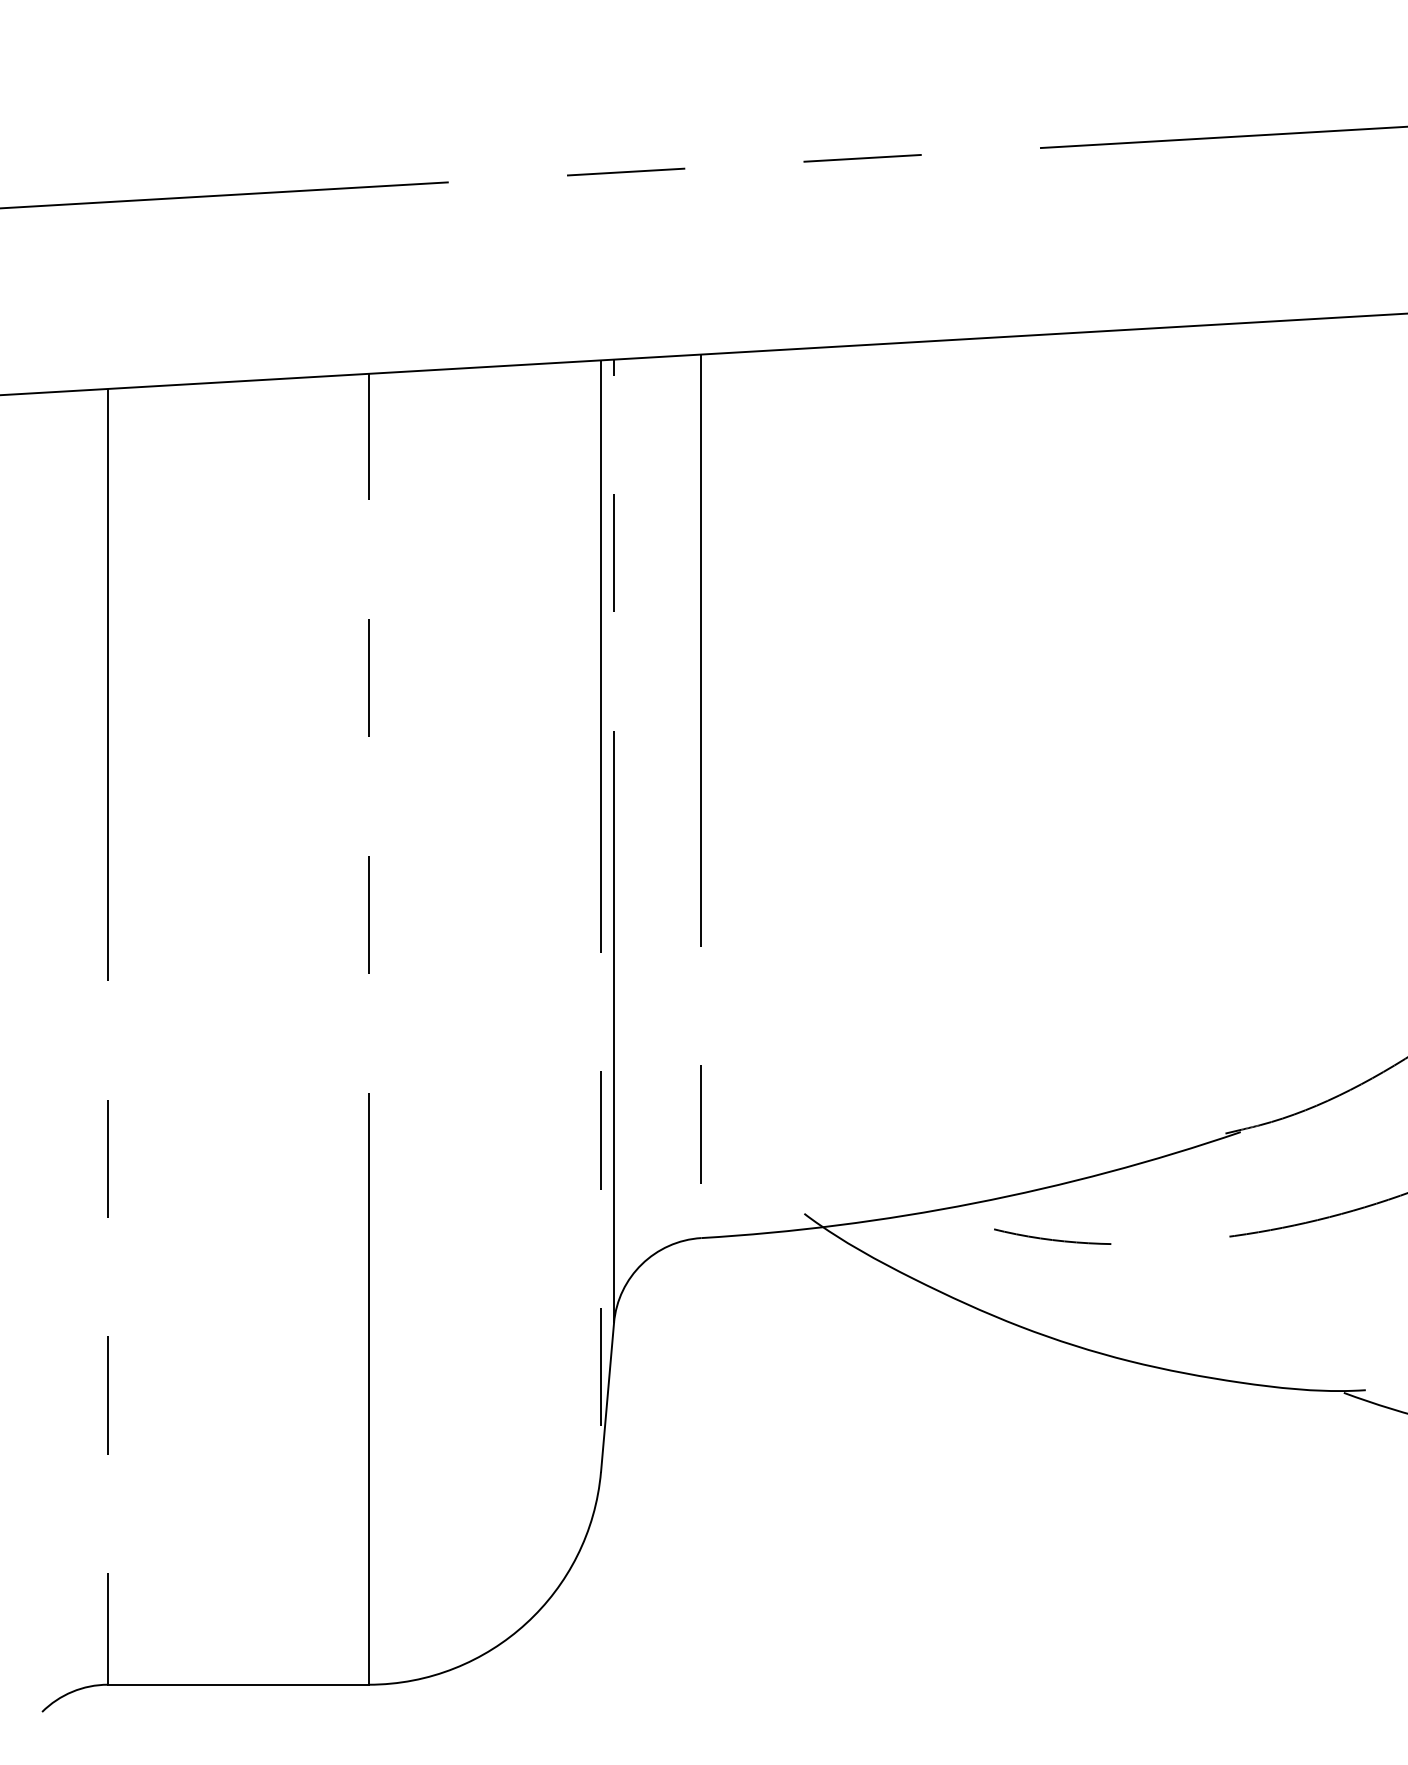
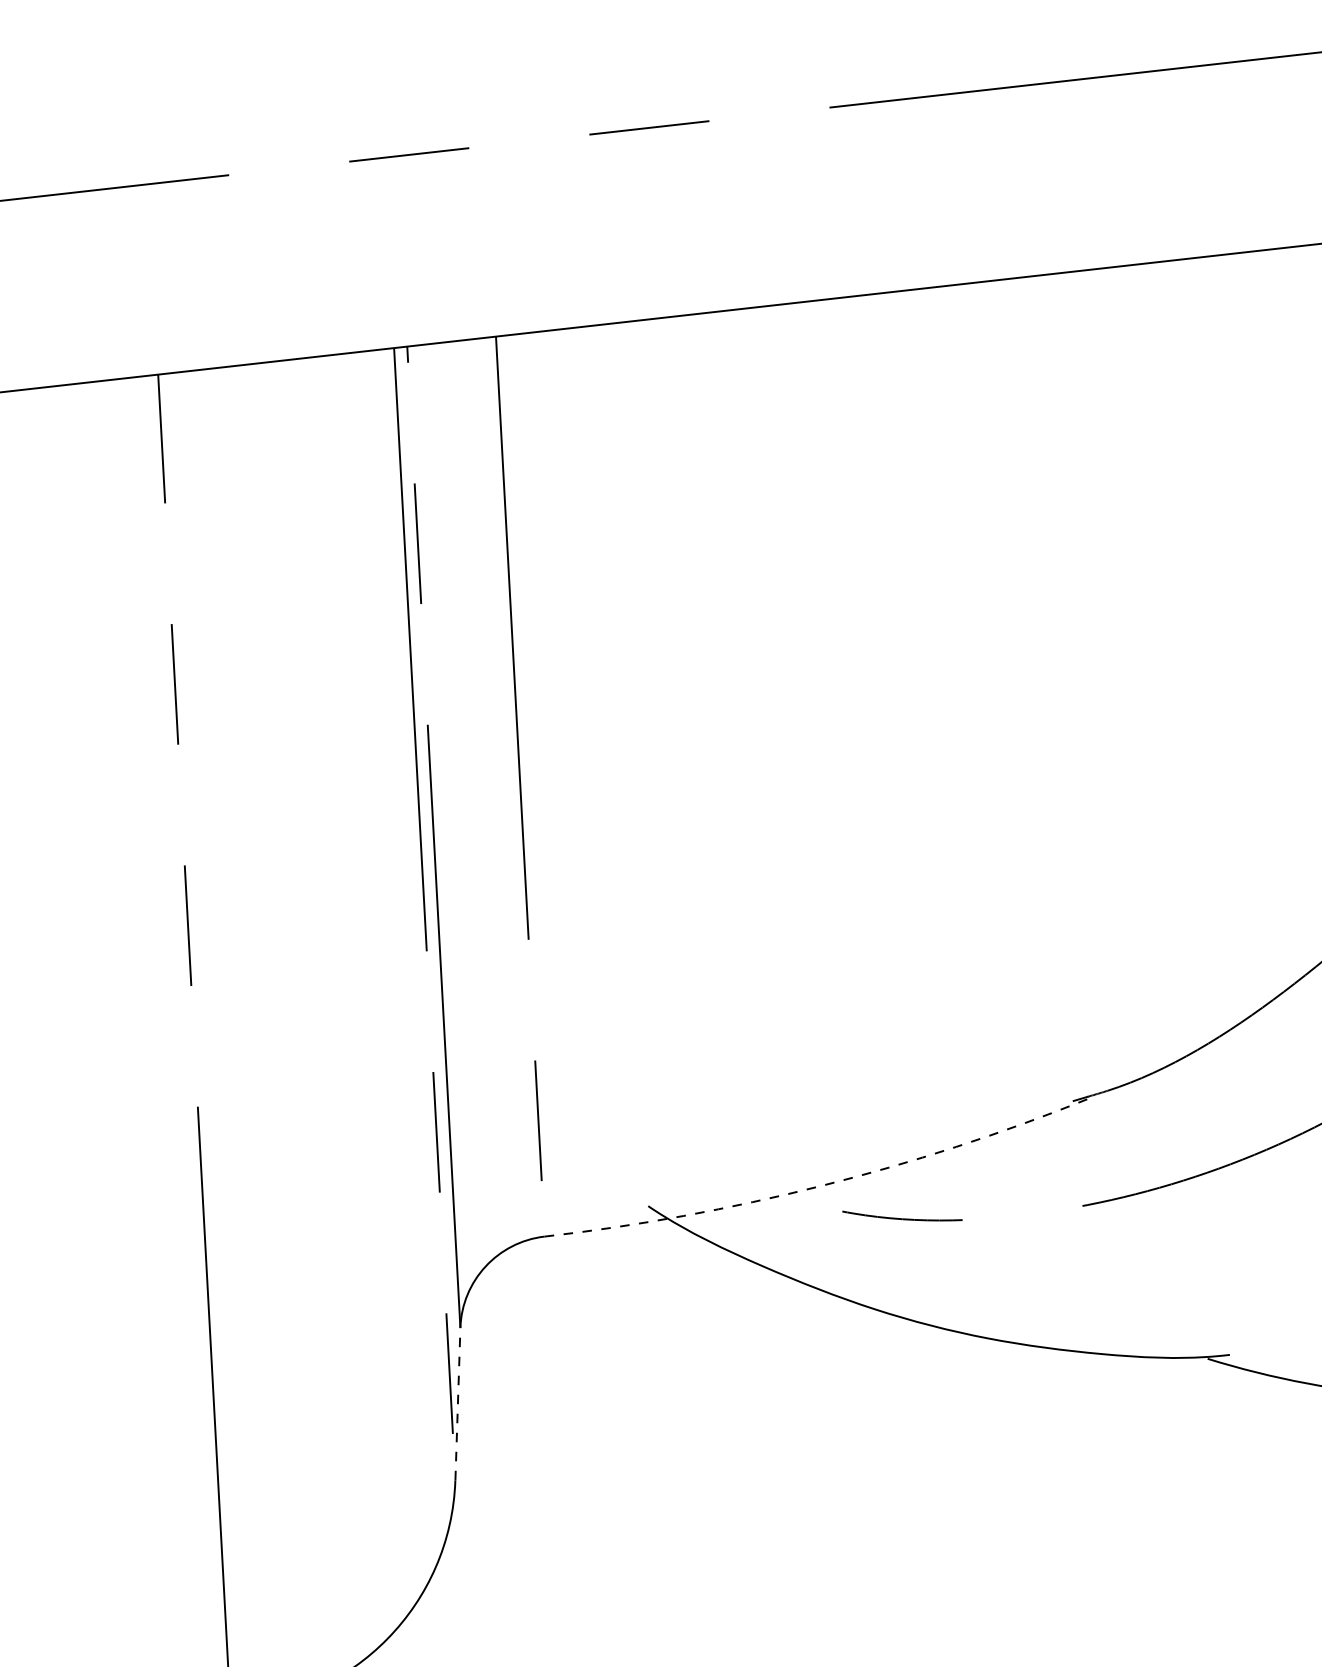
arc: (974, 1203) -> (820, 1186), solid -> dashed
line: (607, 1397) -> (457, 1404), solid -> dashed

